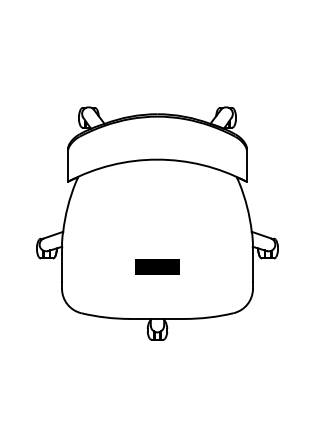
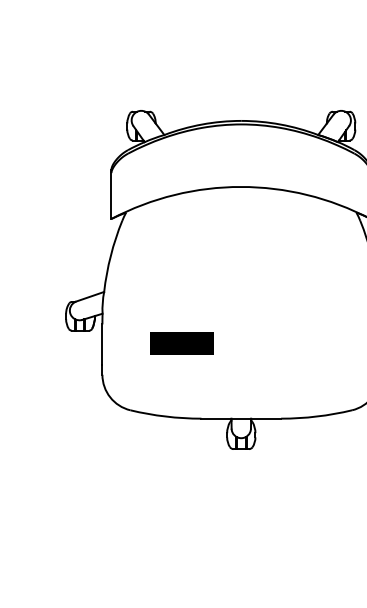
text: (157, 266) -> (181, 342), moved

